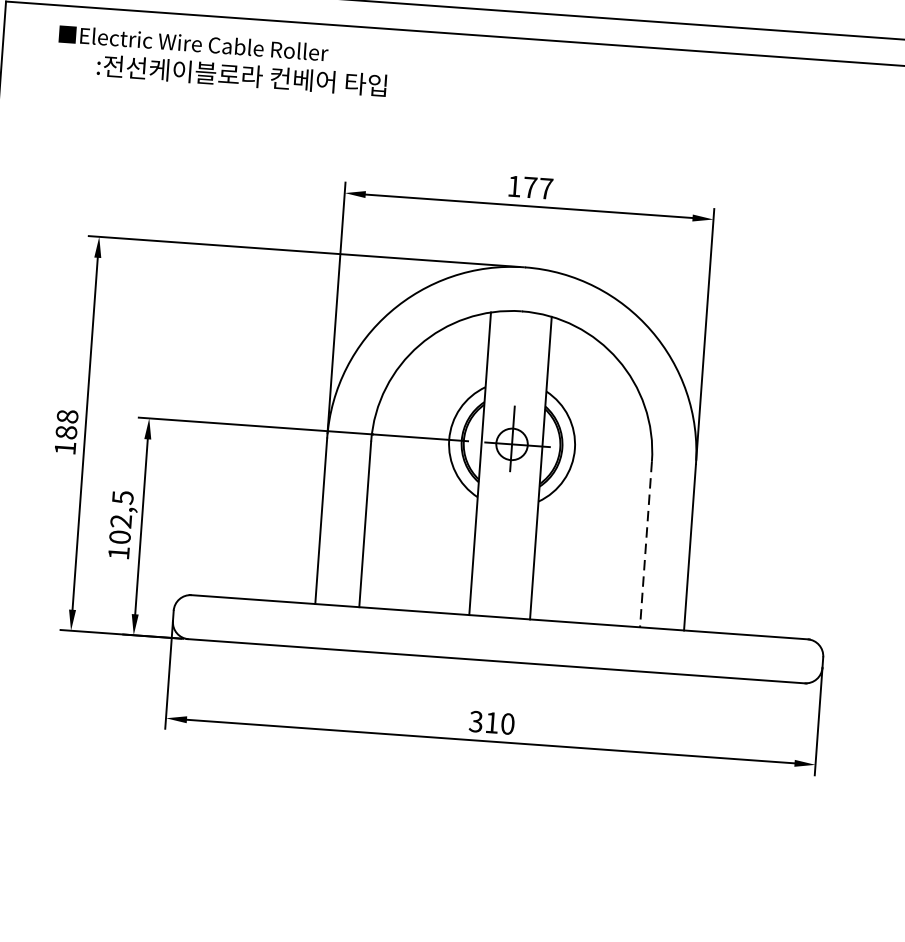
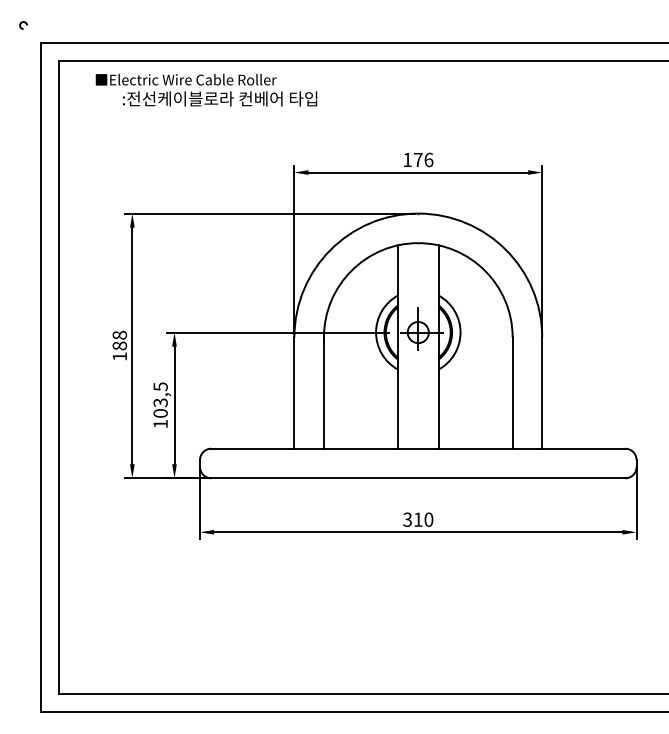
text: (545, 187) -> (428, 159), 177 -> 176
text: (120, 520) -> (160, 402), 102,5 -> 103,5
line: (645, 545) -> (512, 393), dashed -> solid

